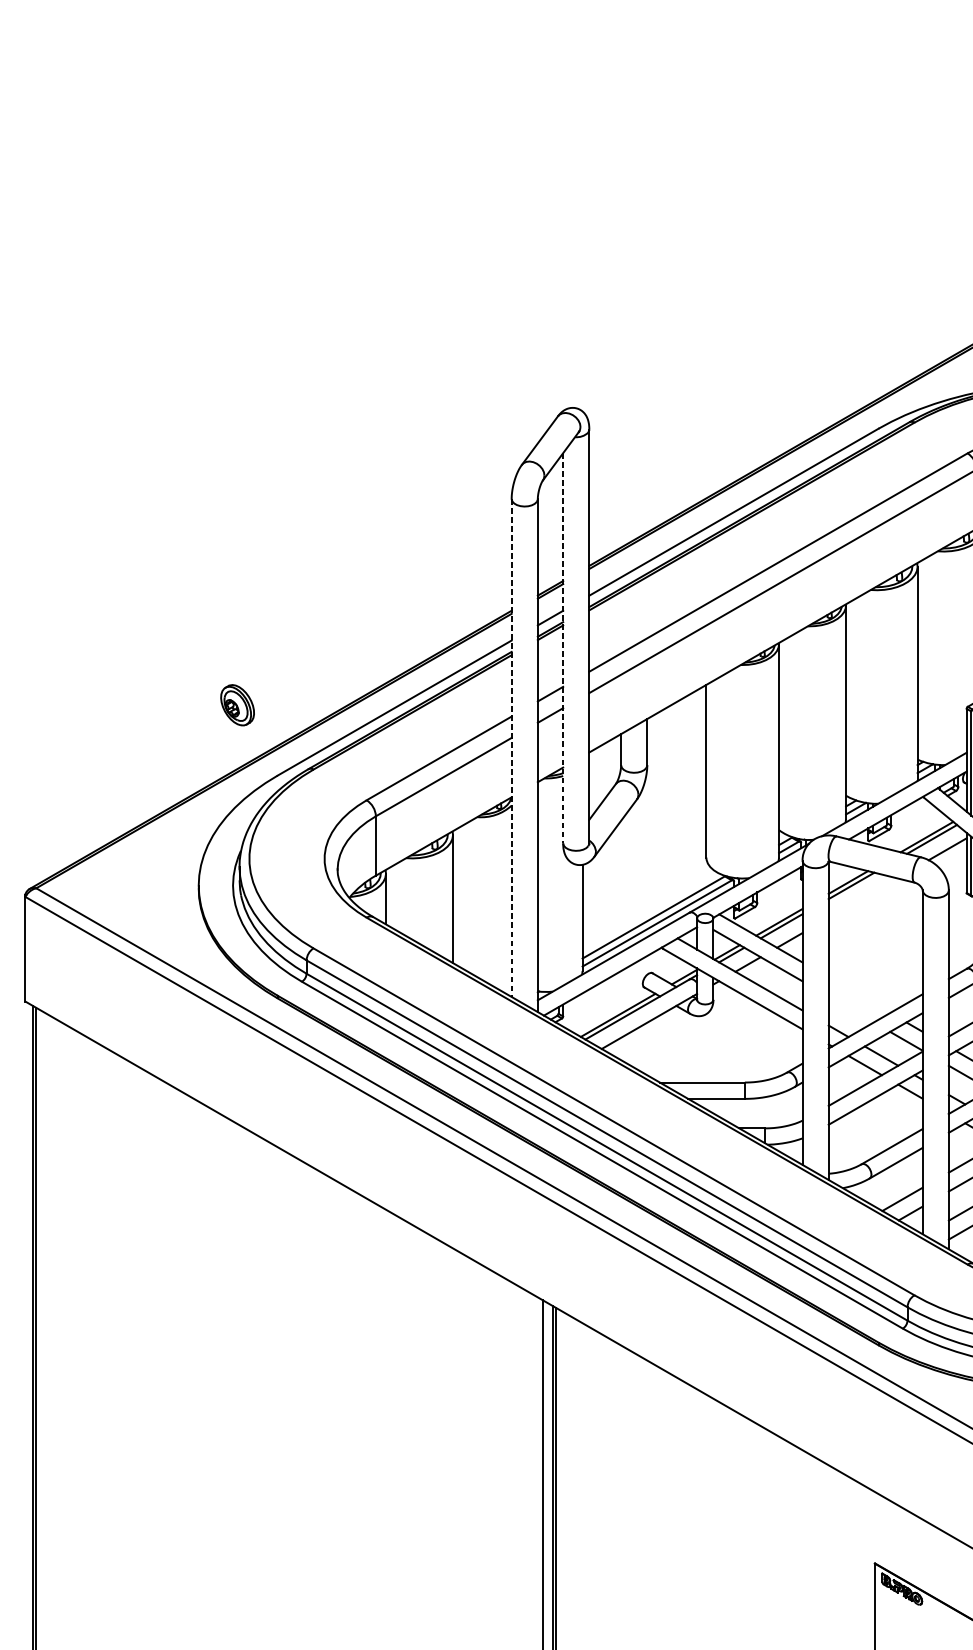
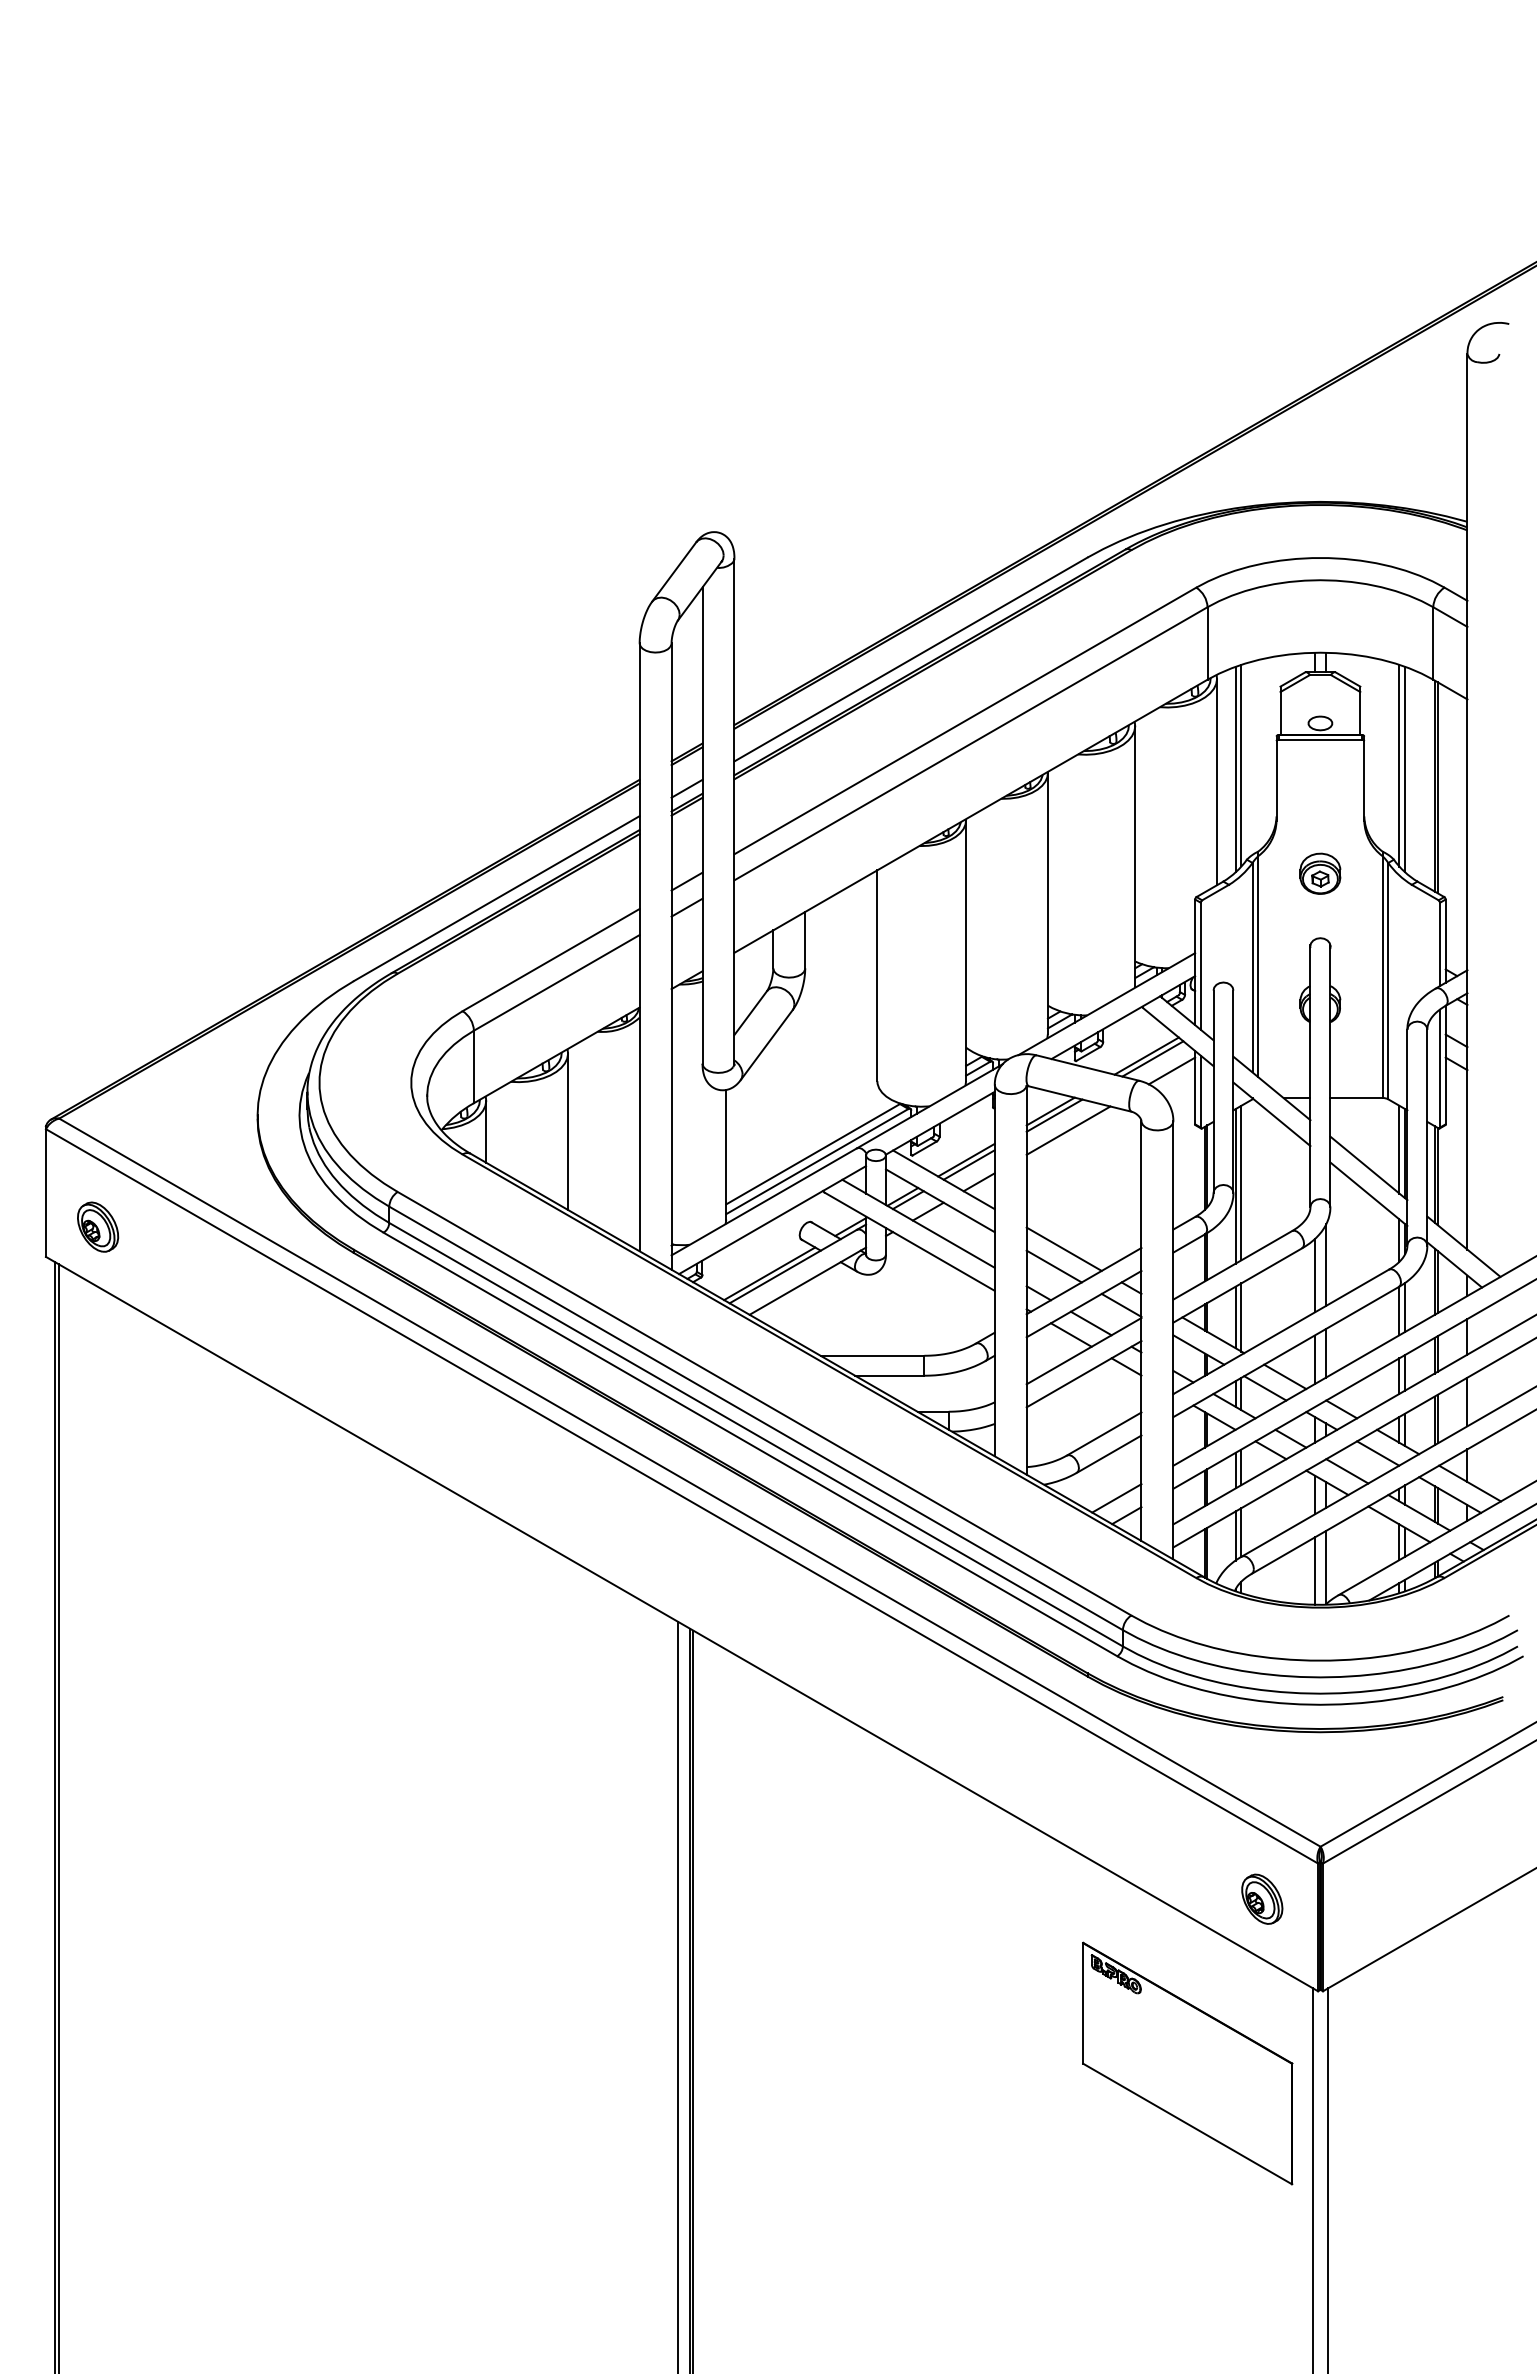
line: (563, 649) -> (702, 826), dashed -> solid
part: (237, 704) -> (98, 1226), moved
line: (511, 748) -> (639, 947), dashed -> solid
line: (862, 898) -> (1068, 1130), added
line: (858, 994) -> (1063, 1248), added
line: (850, 1009) -> (1053, 1266), added

